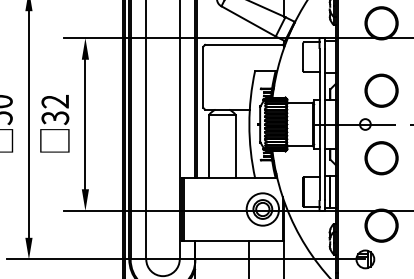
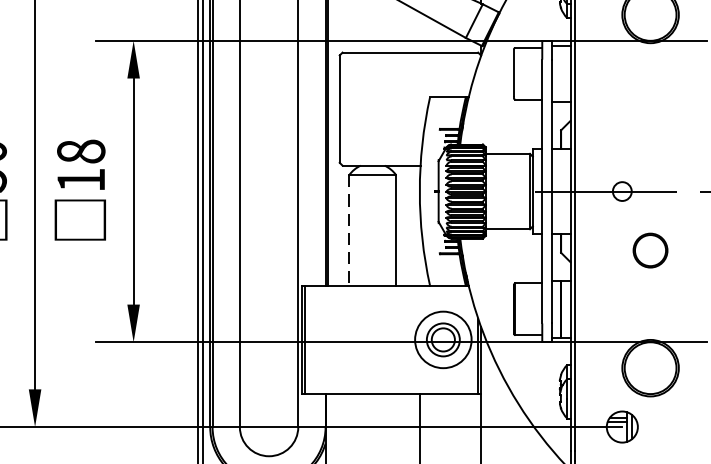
circle: (381, 90) -> (650, 132), removed
text: (55, 109) -> (81, 165), 32 -> 18
line: (208, 146) -> (348, 229), solid -> dashed
circle: (381, 158) -> (650, 250), size x0.6

